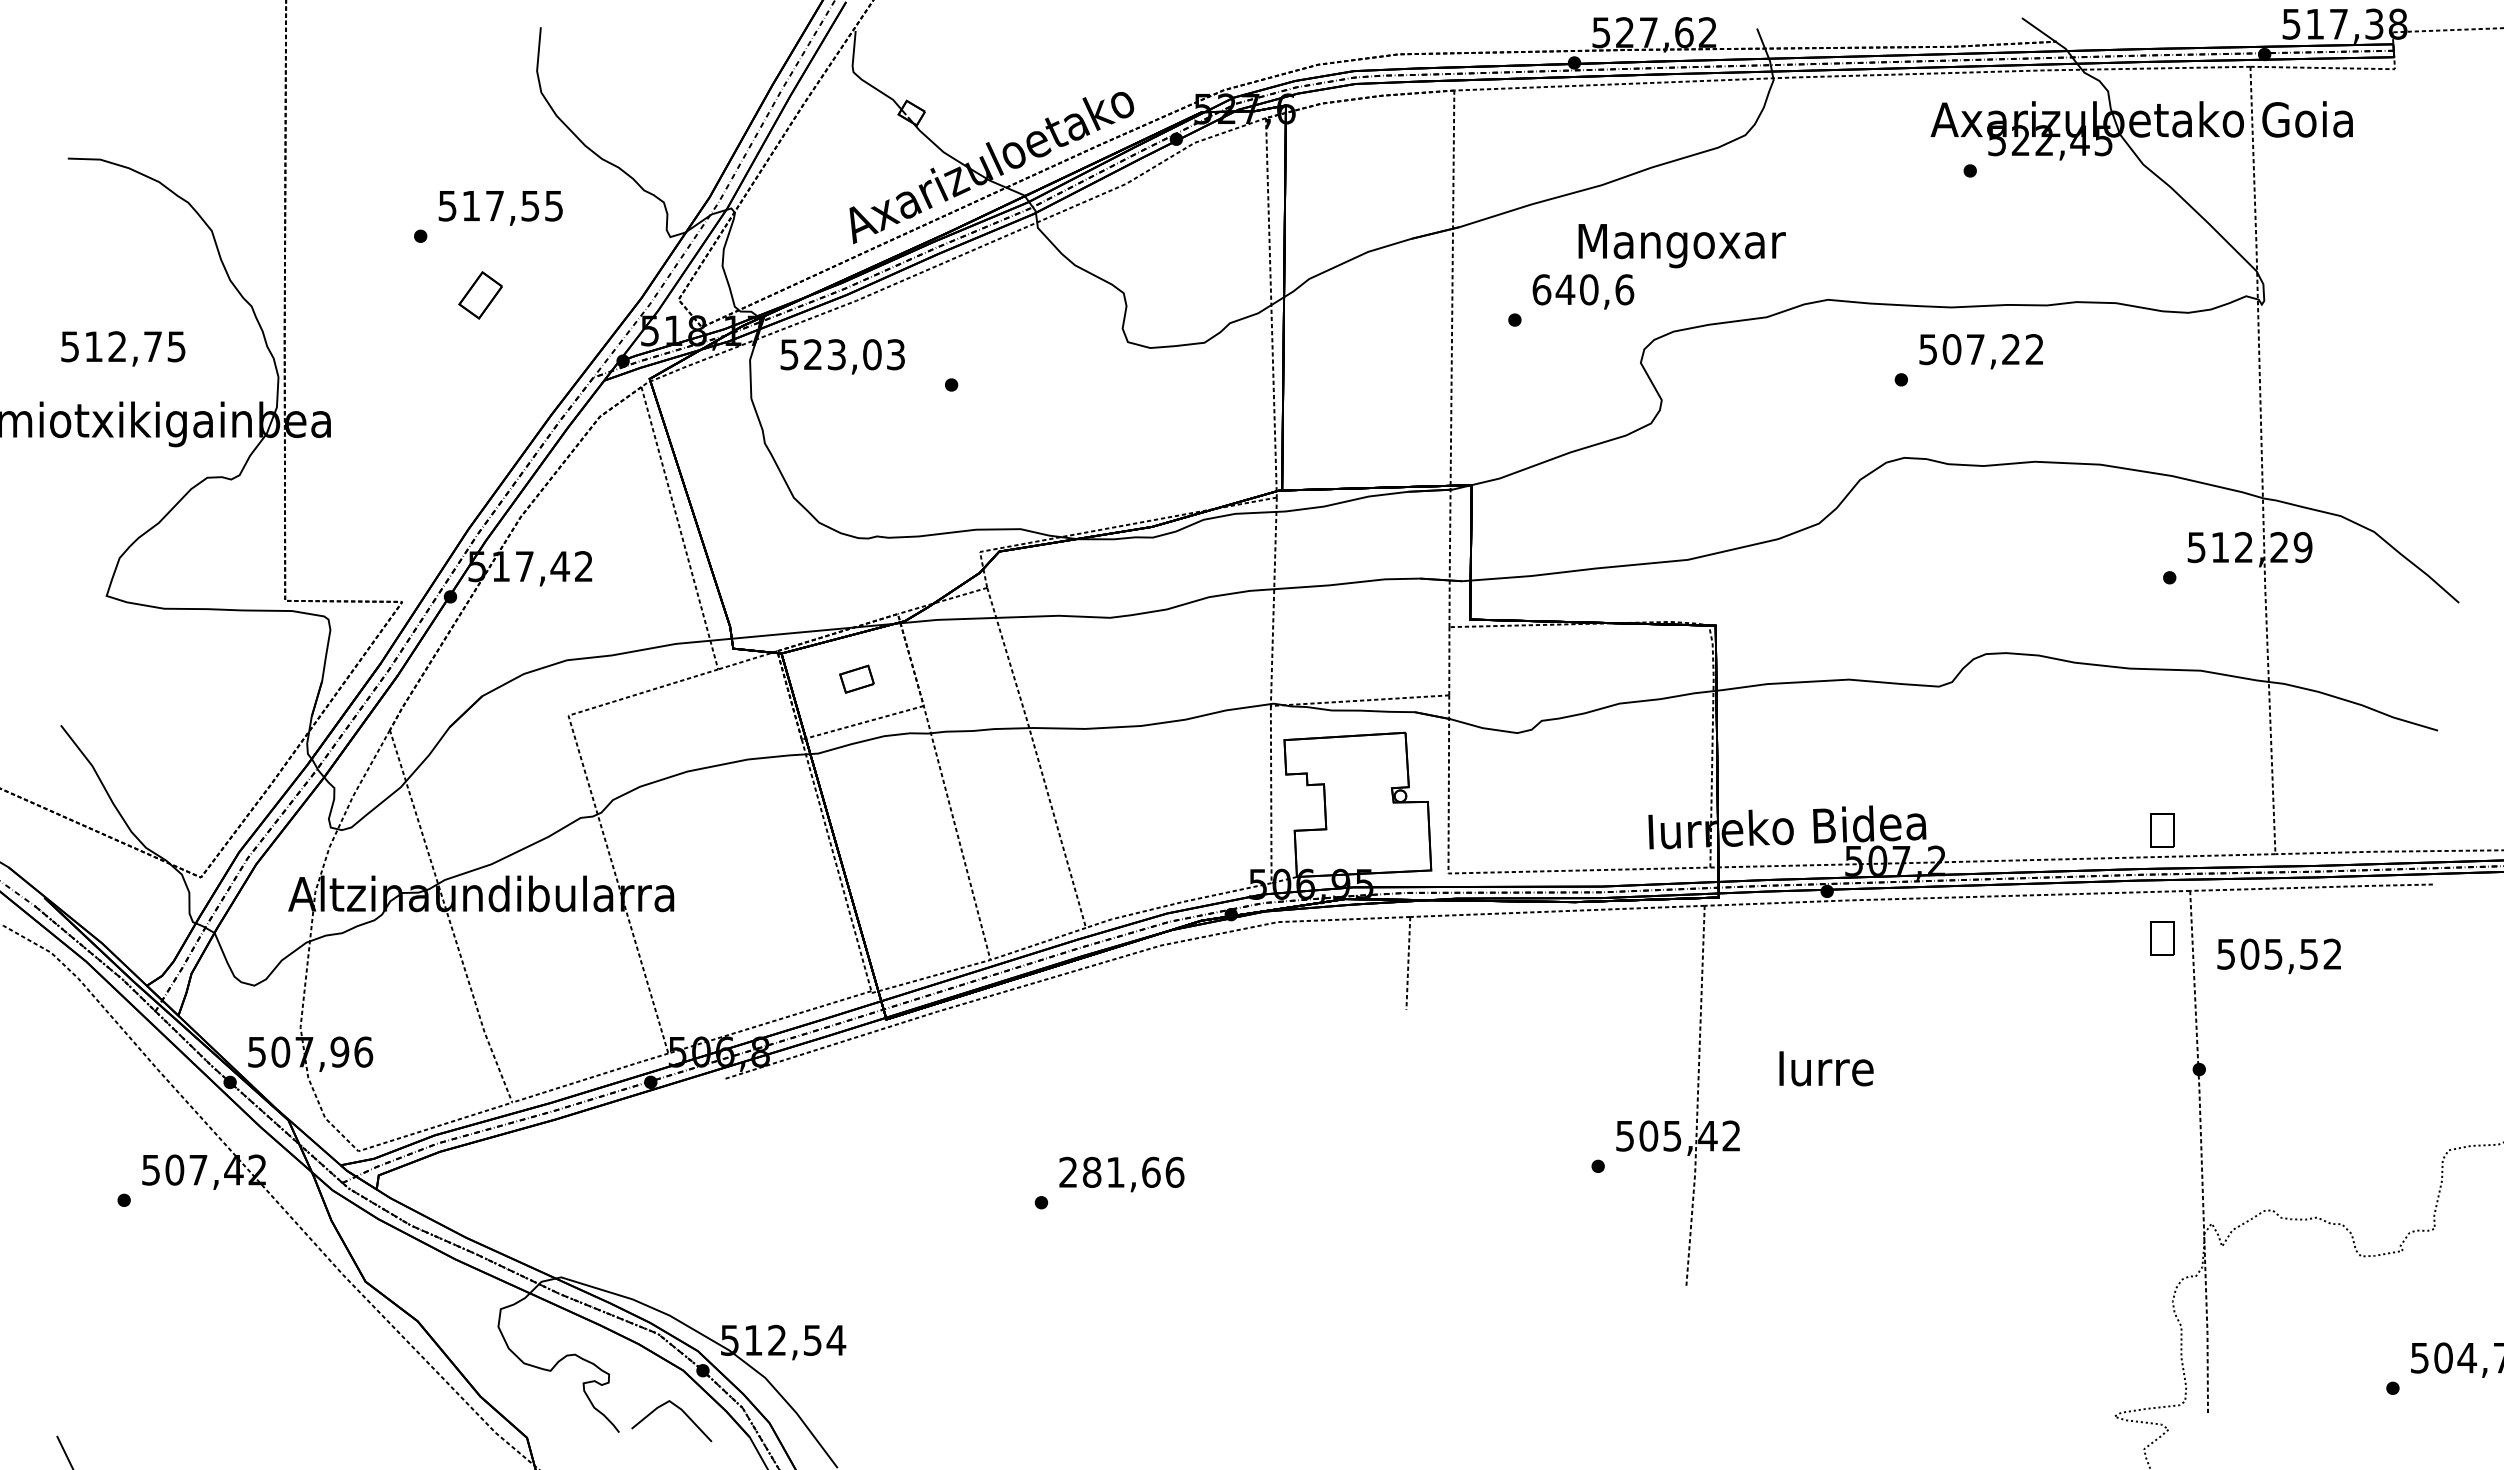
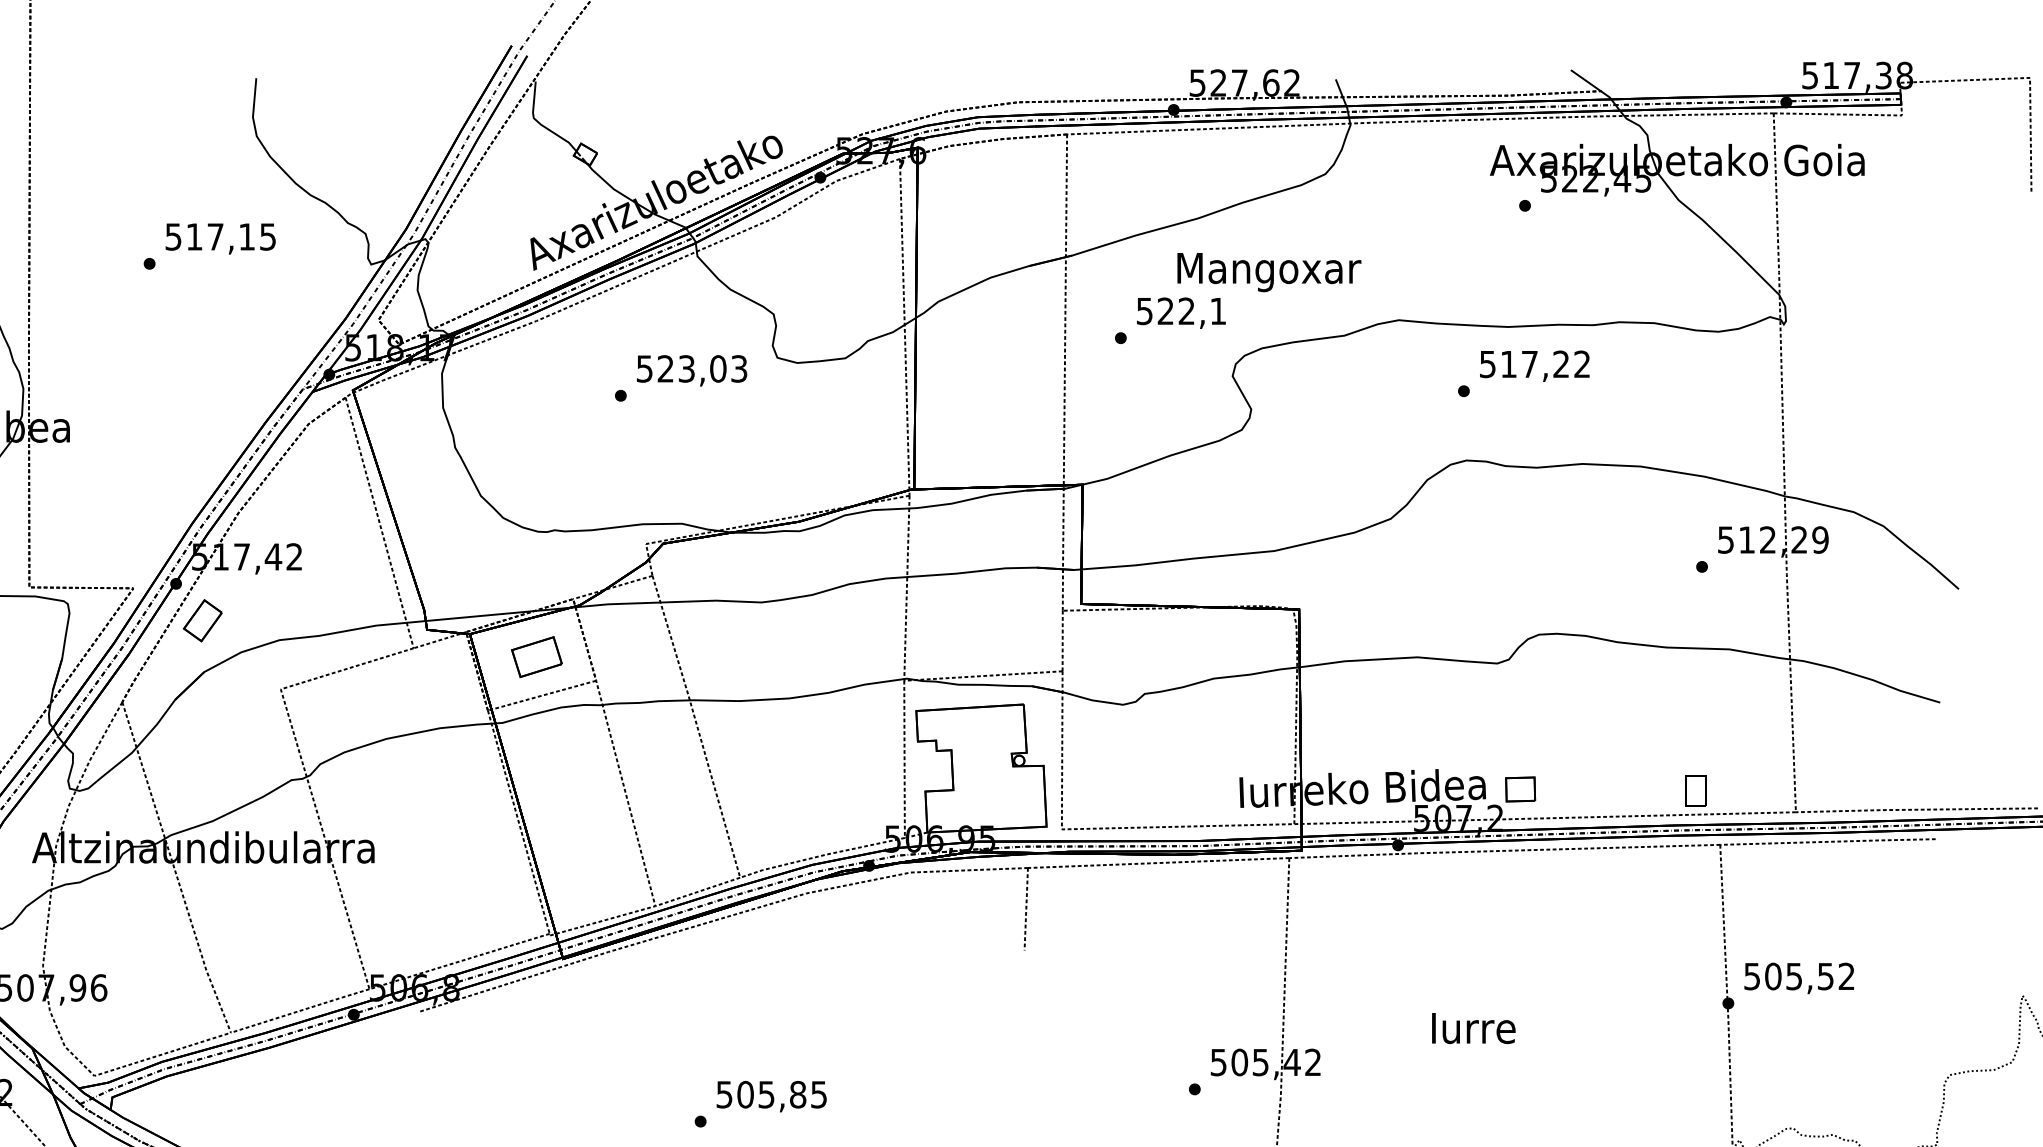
text: (530, 206) -> (247, 237), 517,55 -> 517,15
text: (1583, 289) -> (1181, 311), 640,6 -> 522,1
part: (480, 295) -> (202, 620), moved
text: (1951, 349) -> (1508, 364), 507,22 -> 517,22
text: (842, 356) -> (691, 370), moved
part: (856, 678) -> (536, 656), size x1.67
part: (1965, 828) -> (1520, 789), added
part: (2162, 938) -> (1695, 887), removed
text: (2278, 956) -> (1798, 978), moved
text: (1826, 1068) -> (1473, 1028), moved
text: (1121, 1171) -> (771, 1093), 281,66 -> 505,85

